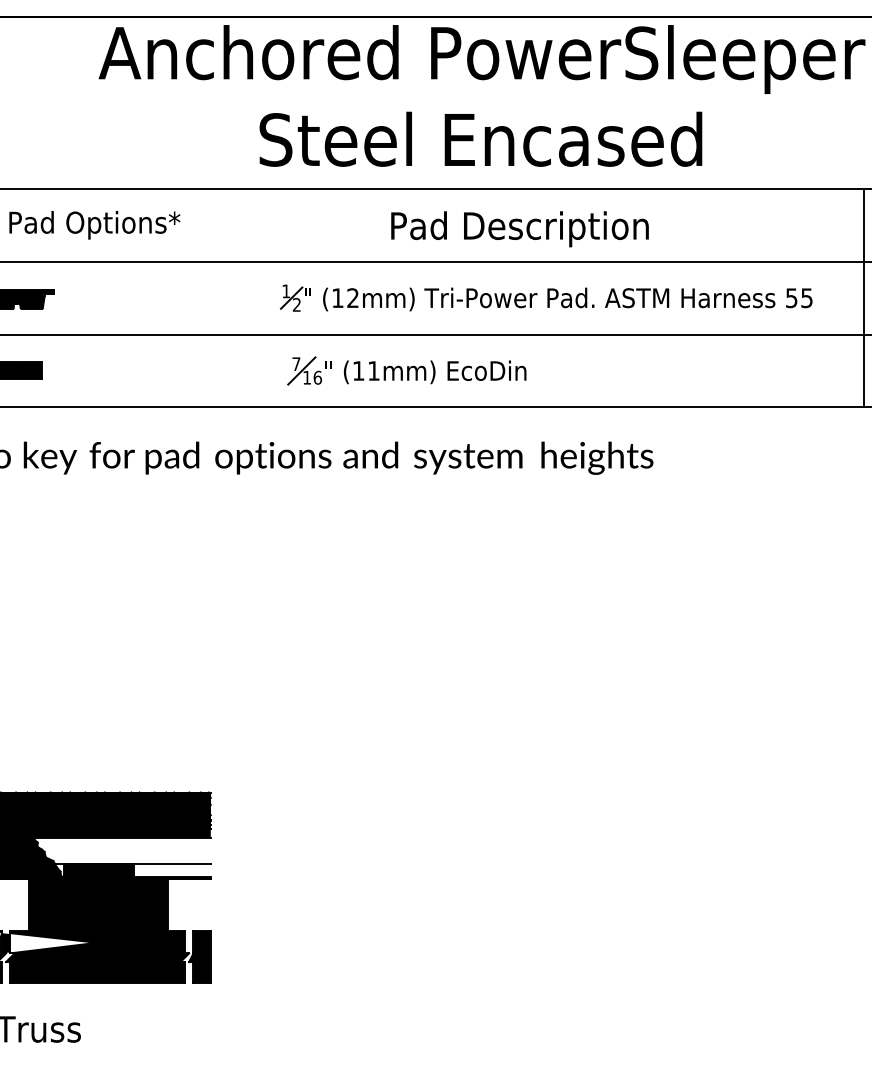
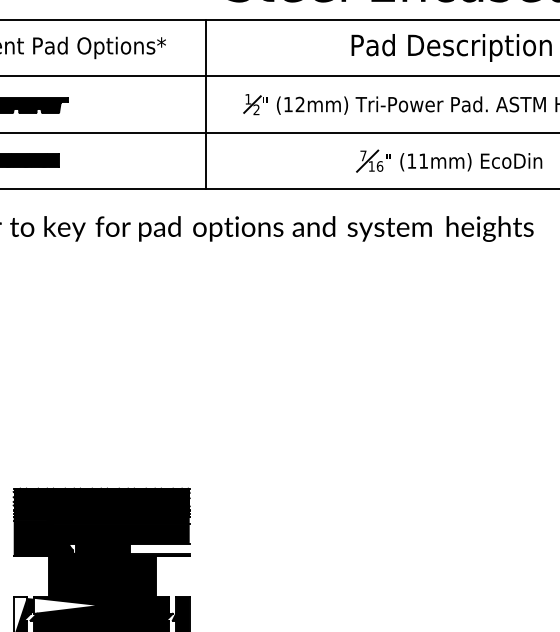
text: (519, 229) -> (451, 48), moved
line: (231, 297) -> (205, 104), added
part: (406, 370) -> (448, 160), moved
fill: (121, 851) -> (120, 534), added

